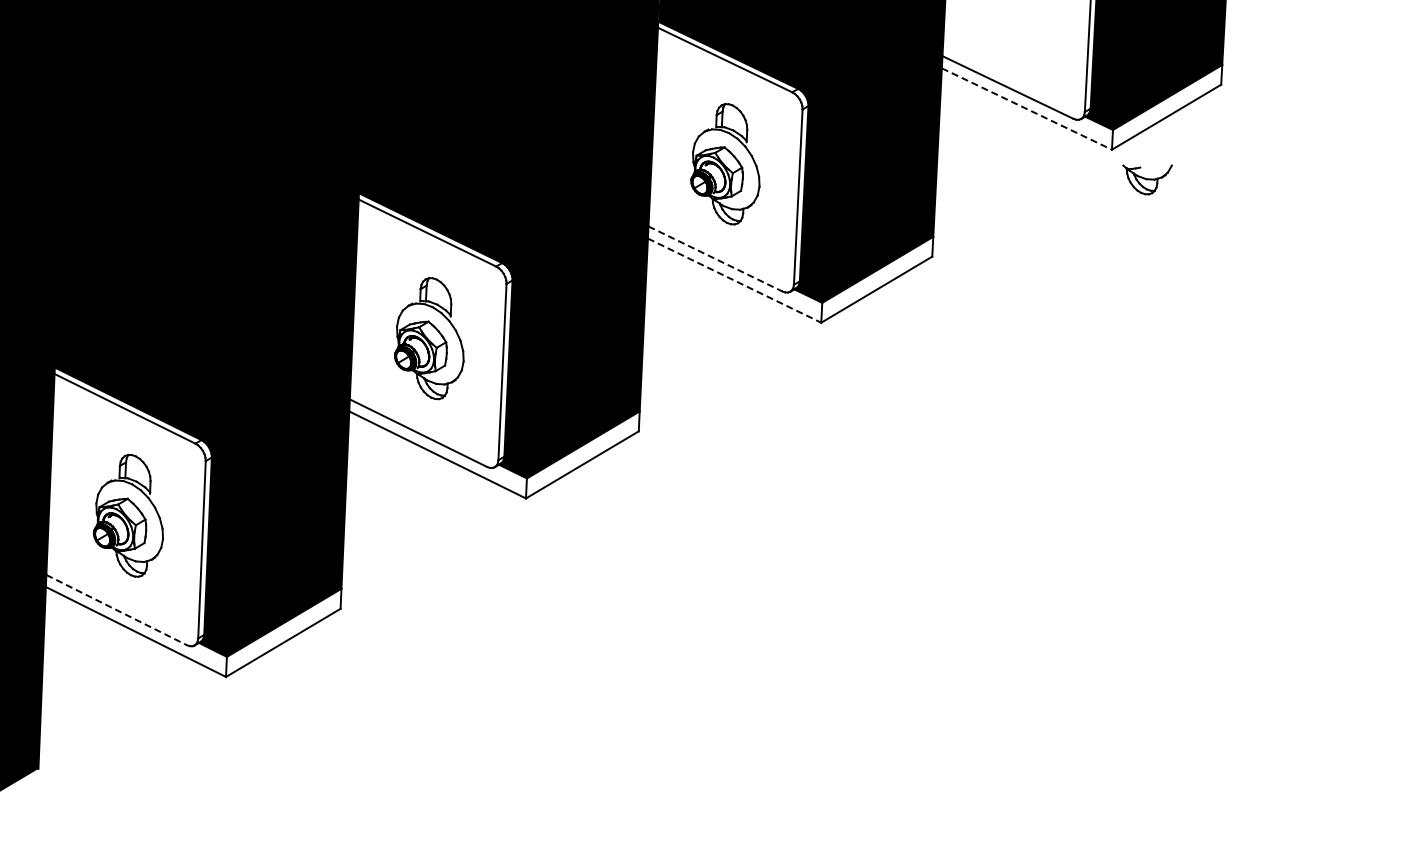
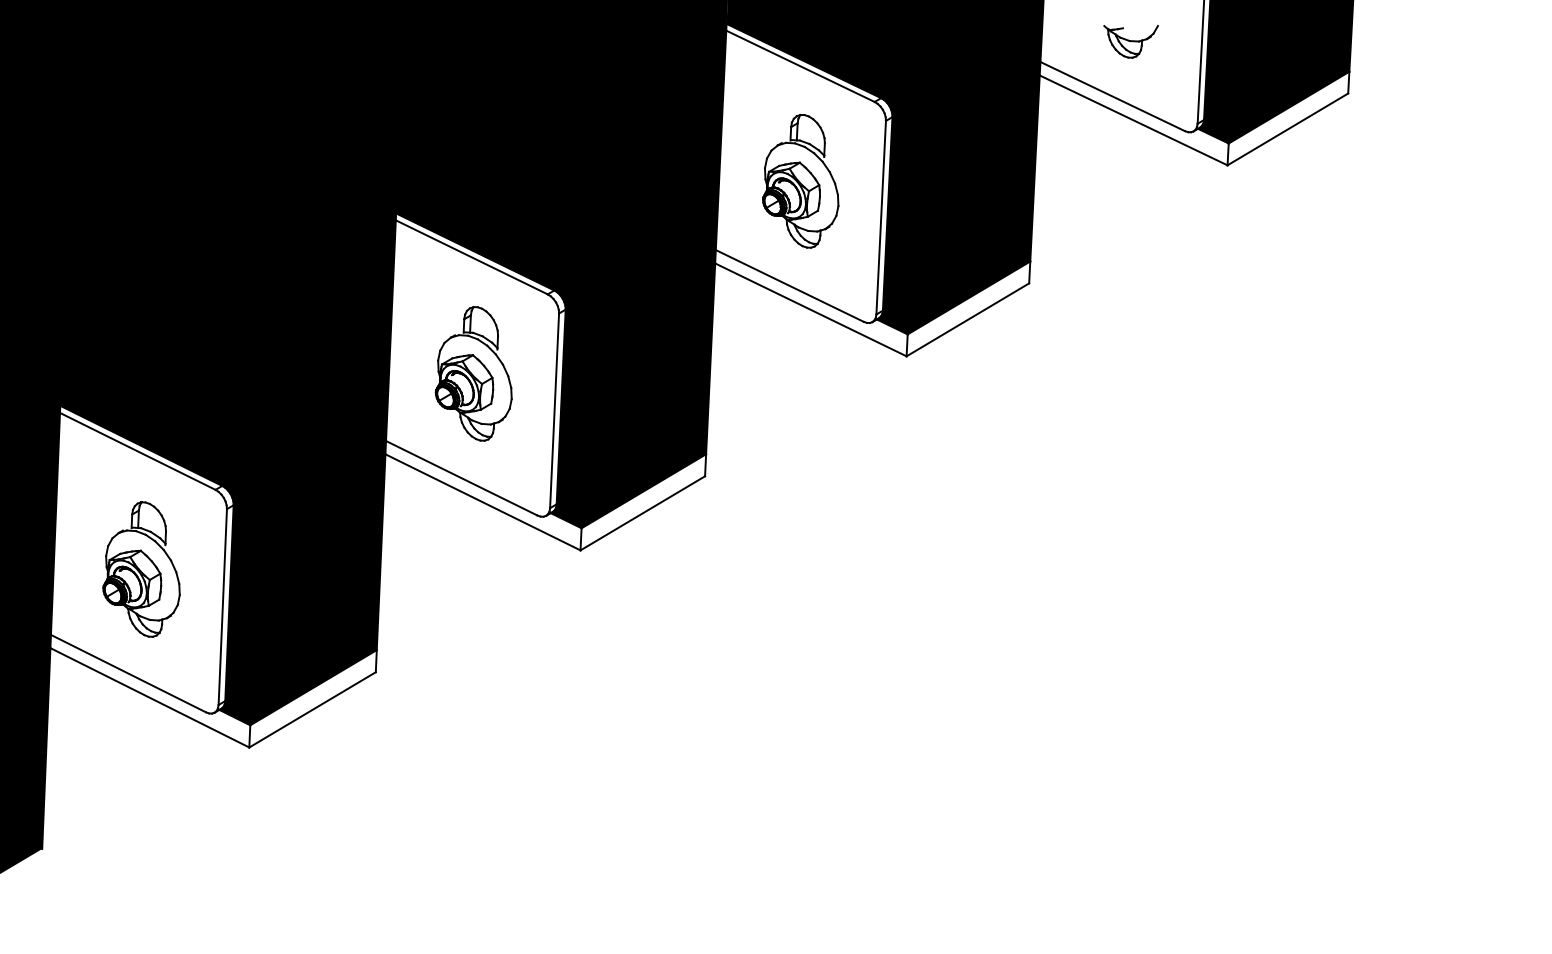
line: (1027, 109) -> (1134, 120), dashed -> solid
part: (1147, 179) -> (1131, 41), moved
line: (715, 259) -> (789, 286), dashed -> solid
line: (735, 280) -> (811, 309), dashed -> solid
line: (116, 610) -> (128, 674), dashed -> solid

